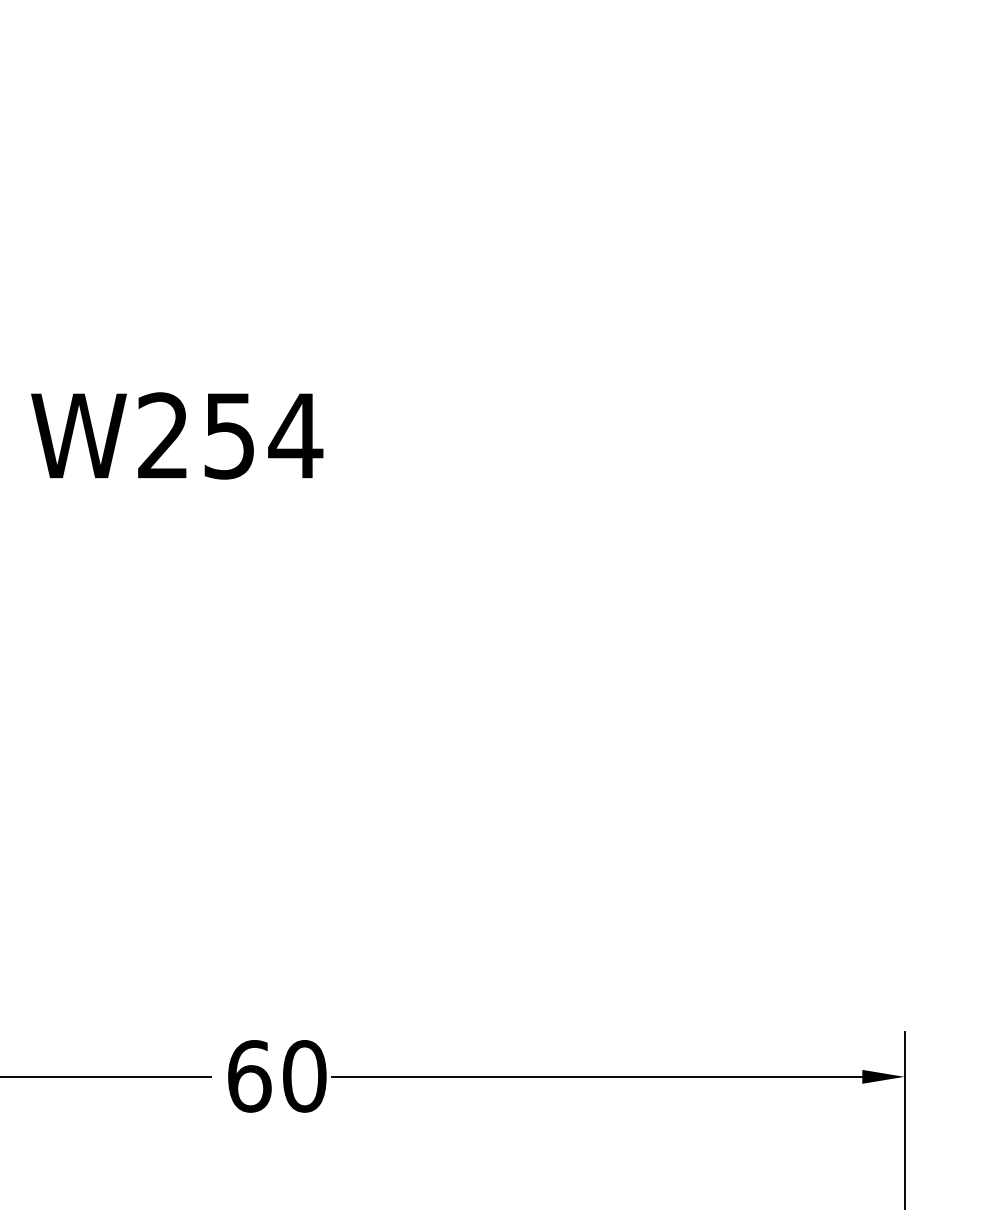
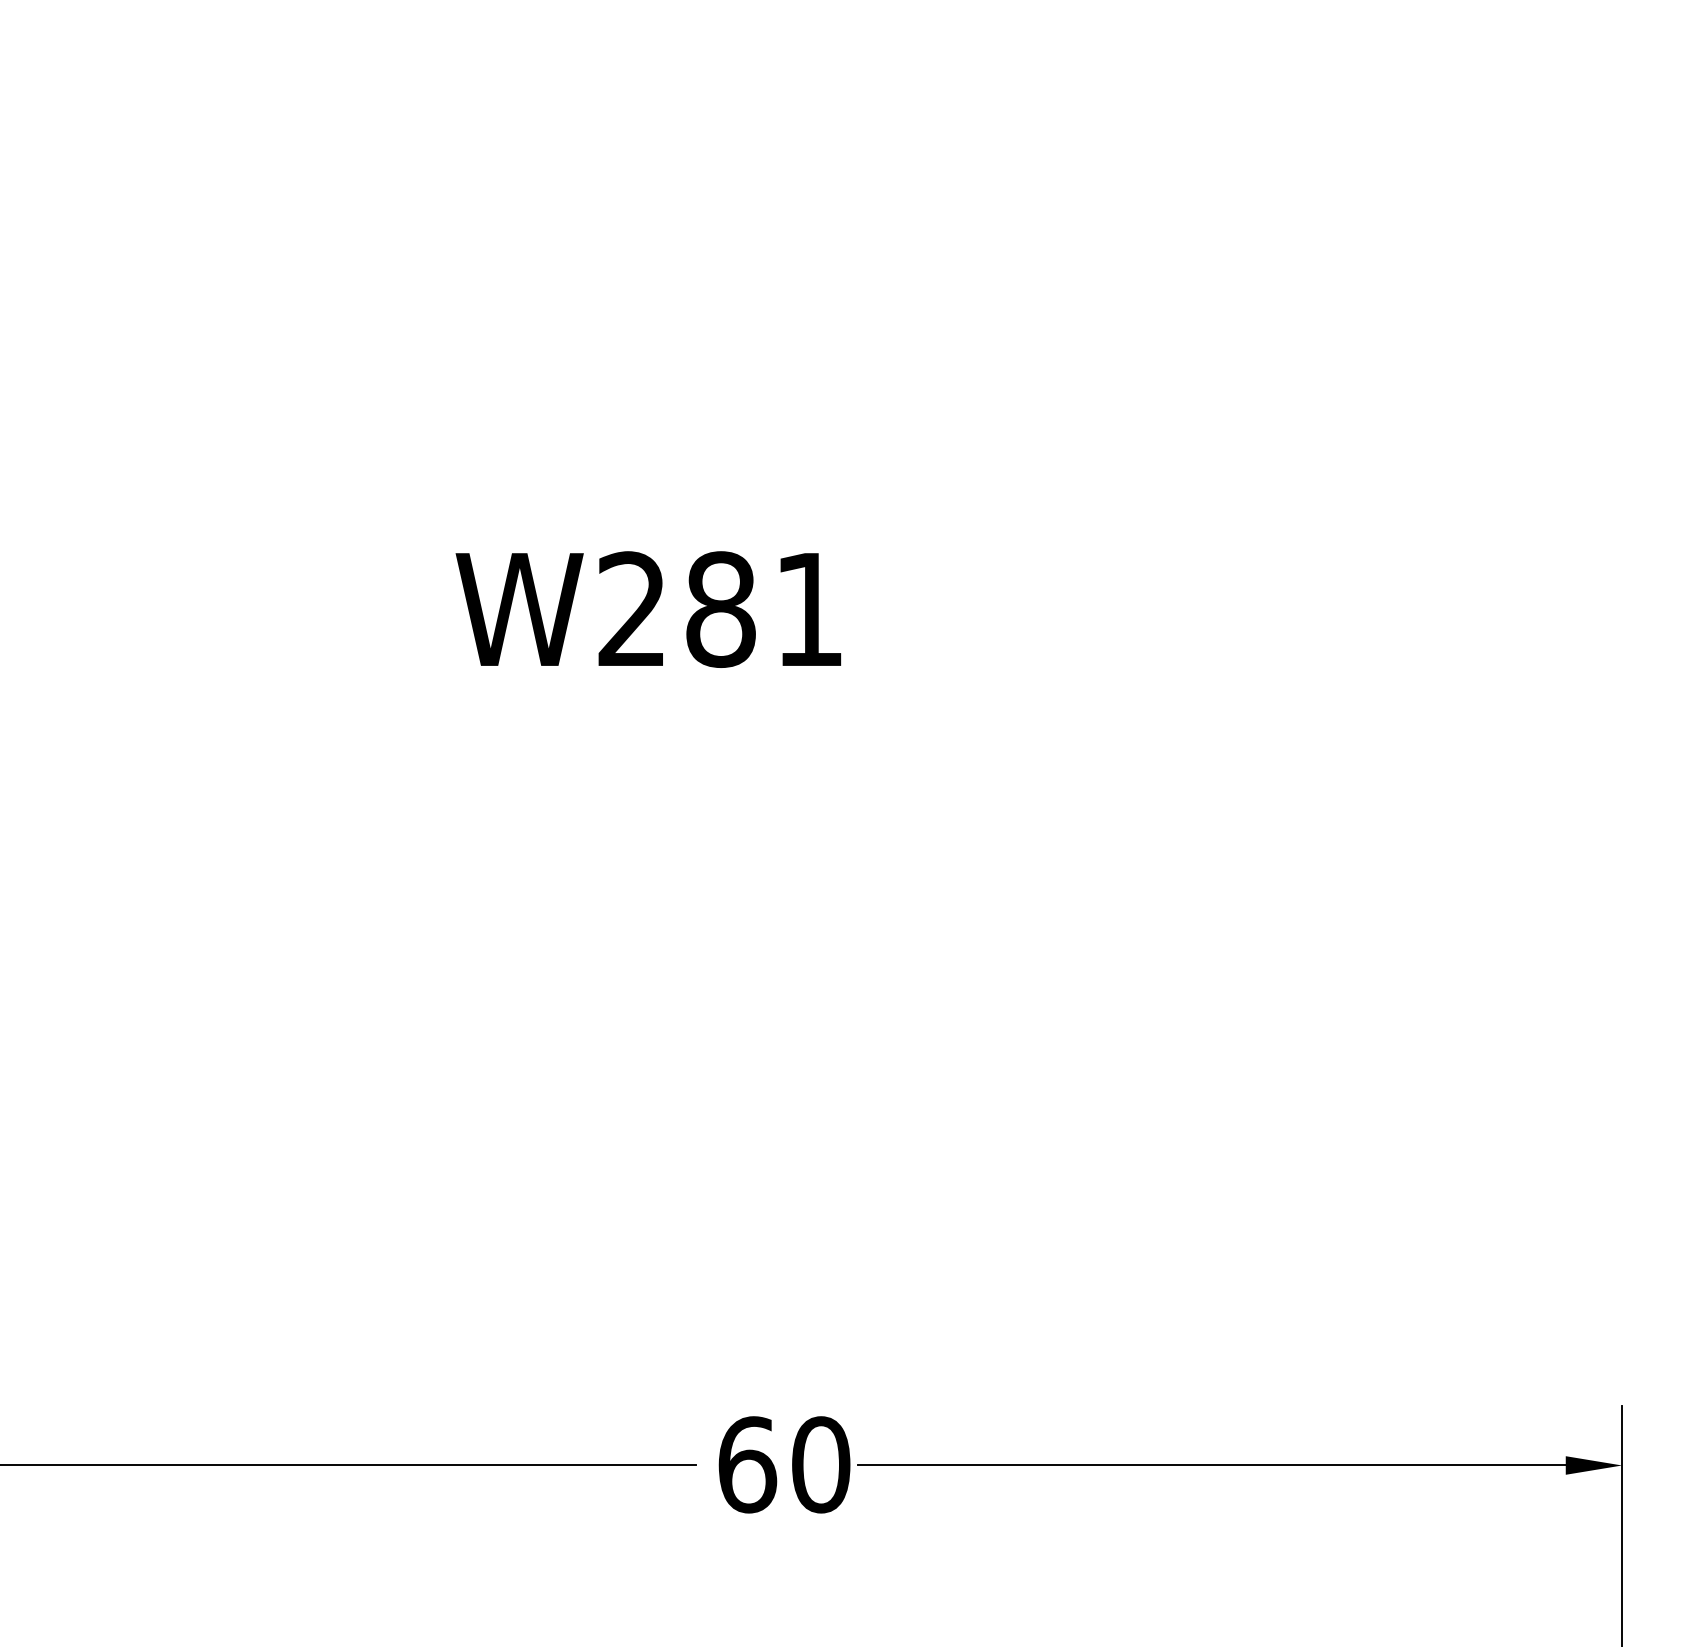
text: (263, 435) -> (766, 609), W254 -> W281

